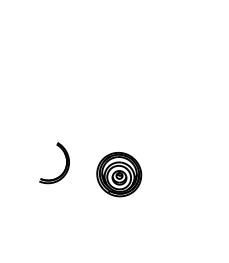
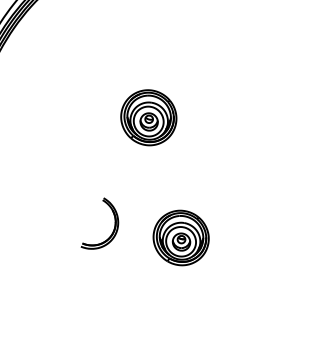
part: (93, 78) -> (148, 117), added

